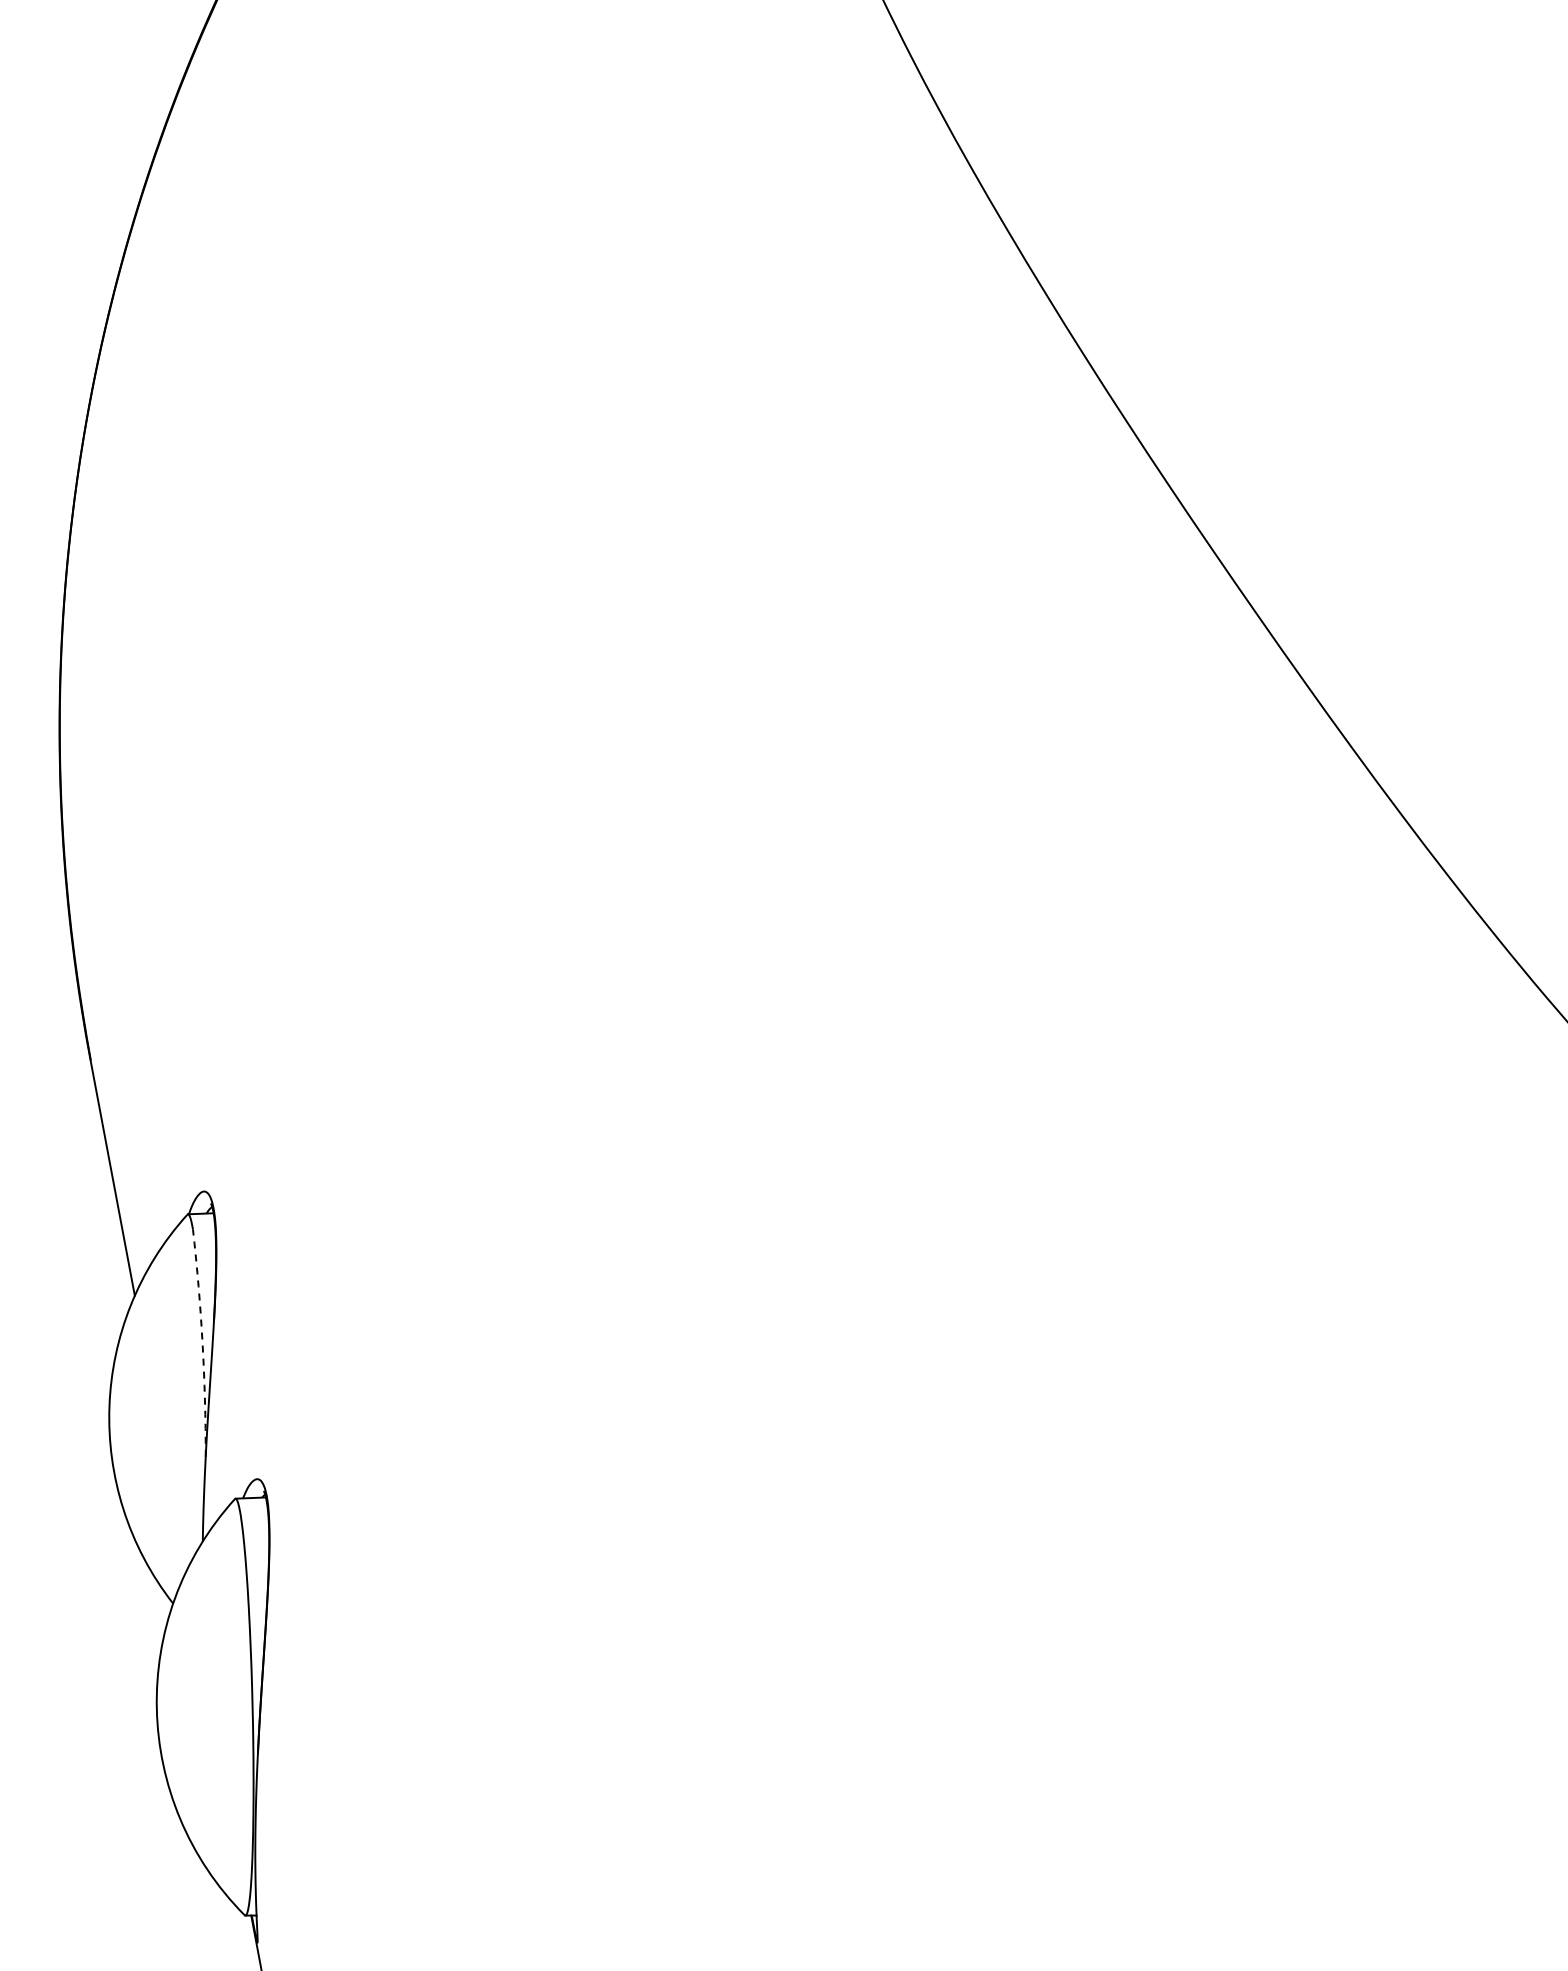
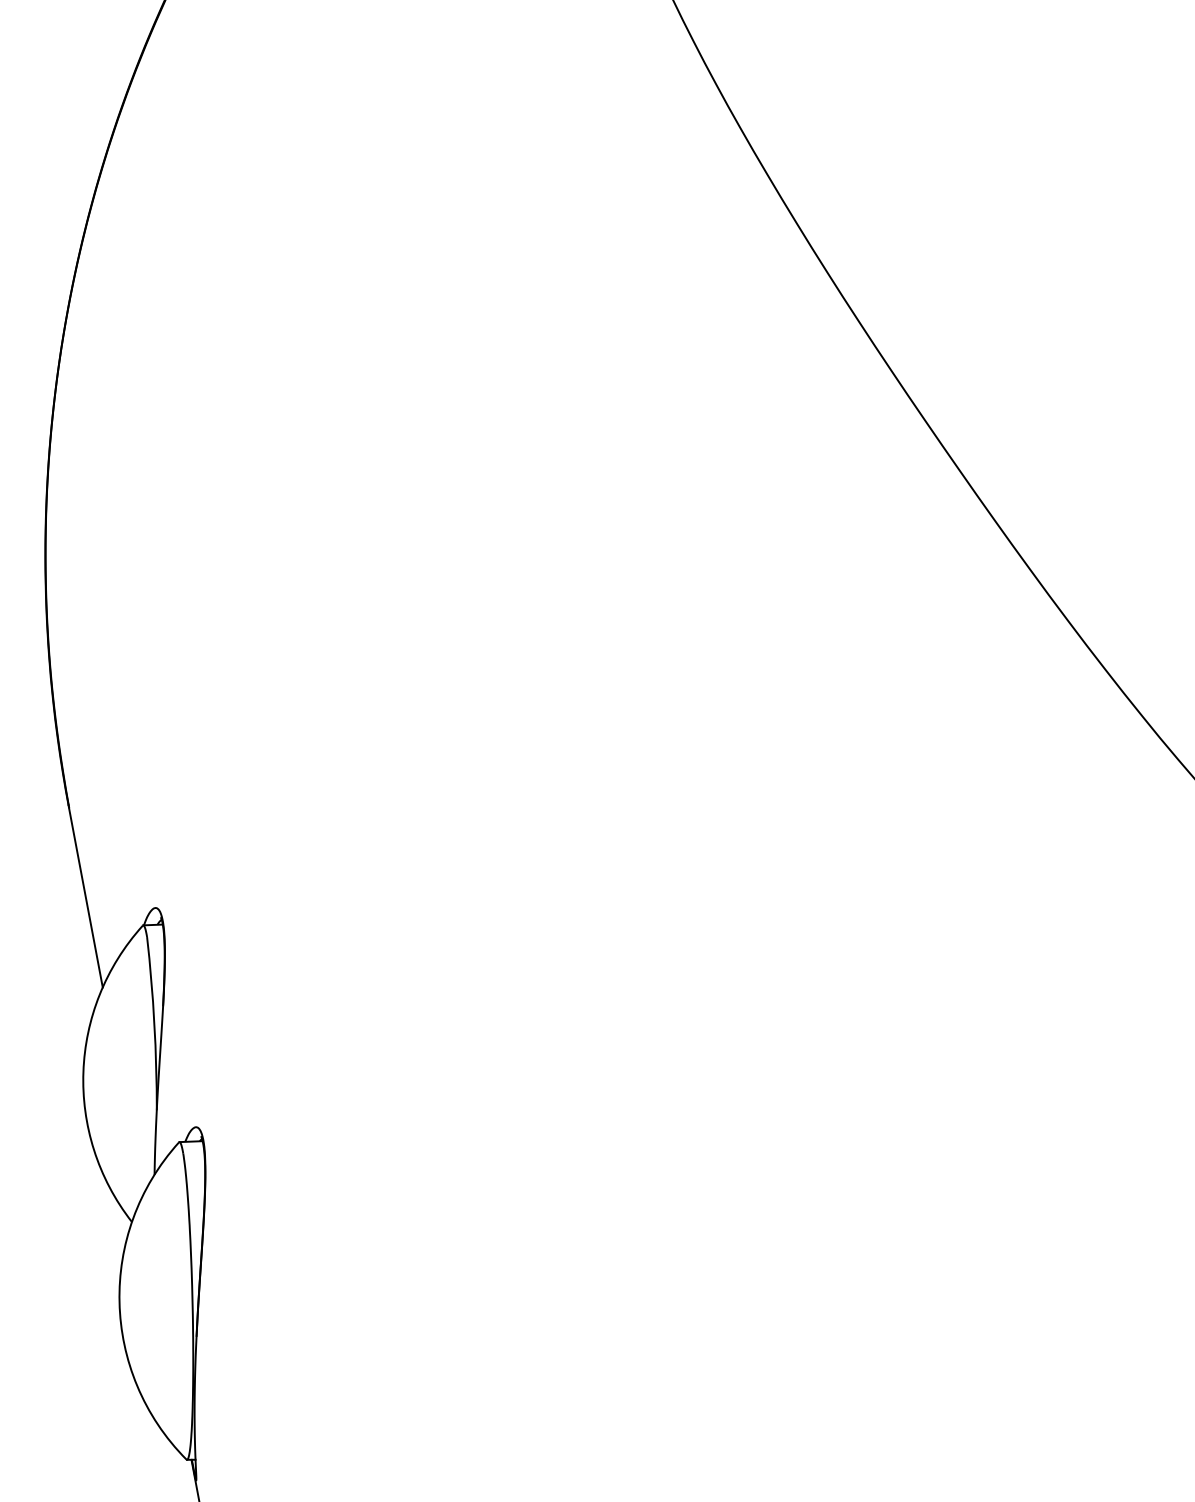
arc: (202, 1343) -> (154, 1023), dashed -> solid

